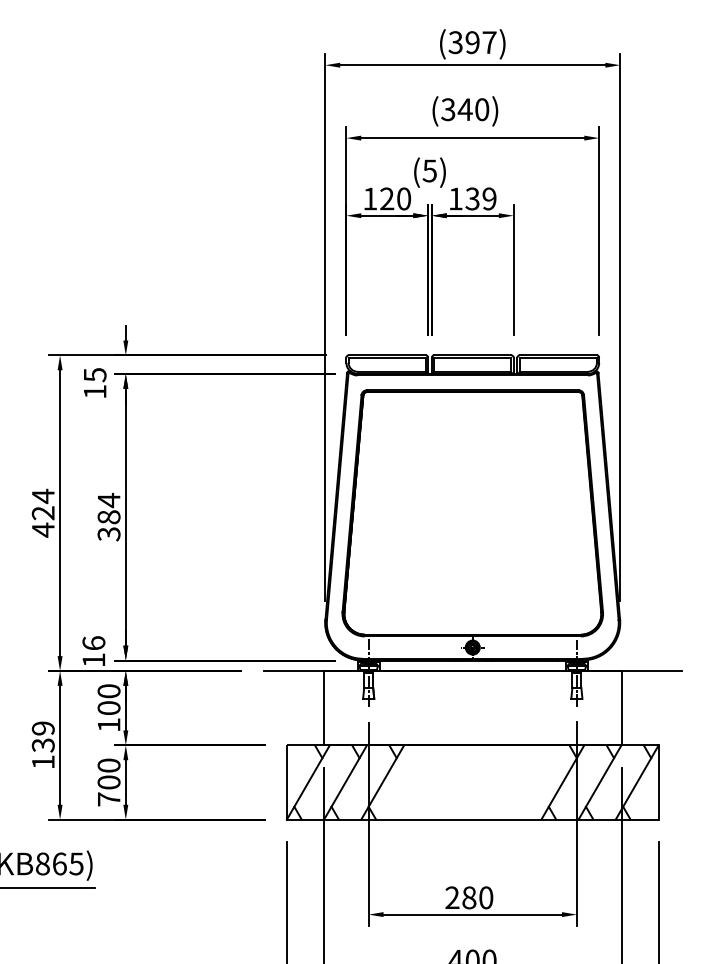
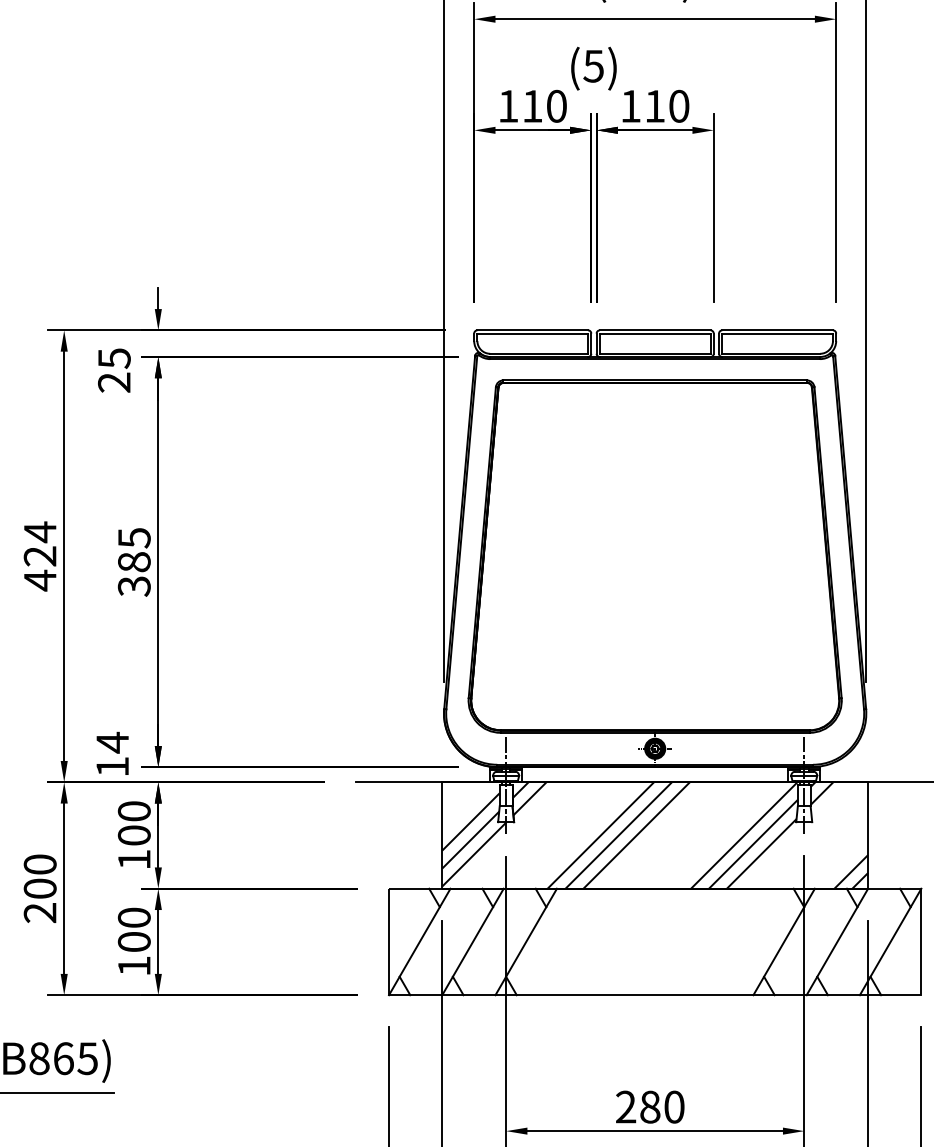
text: (387, 198) -> (533, 105), 120 -> 110
text: (480, 198) -> (666, 105), 139 -> 110
text: (94, 391) -> (113, 382), 15 -> 25
text: (109, 500) -> (134, 538), 384 -> 385
text: (93, 643) -> (112, 742), 16 -> 14
hatch: (472, 707) -> (654, 834), added
text: (42, 745) -> (39, 888), 139 -> 200
text: (109, 799) -> (134, 966), 700 -> 100

